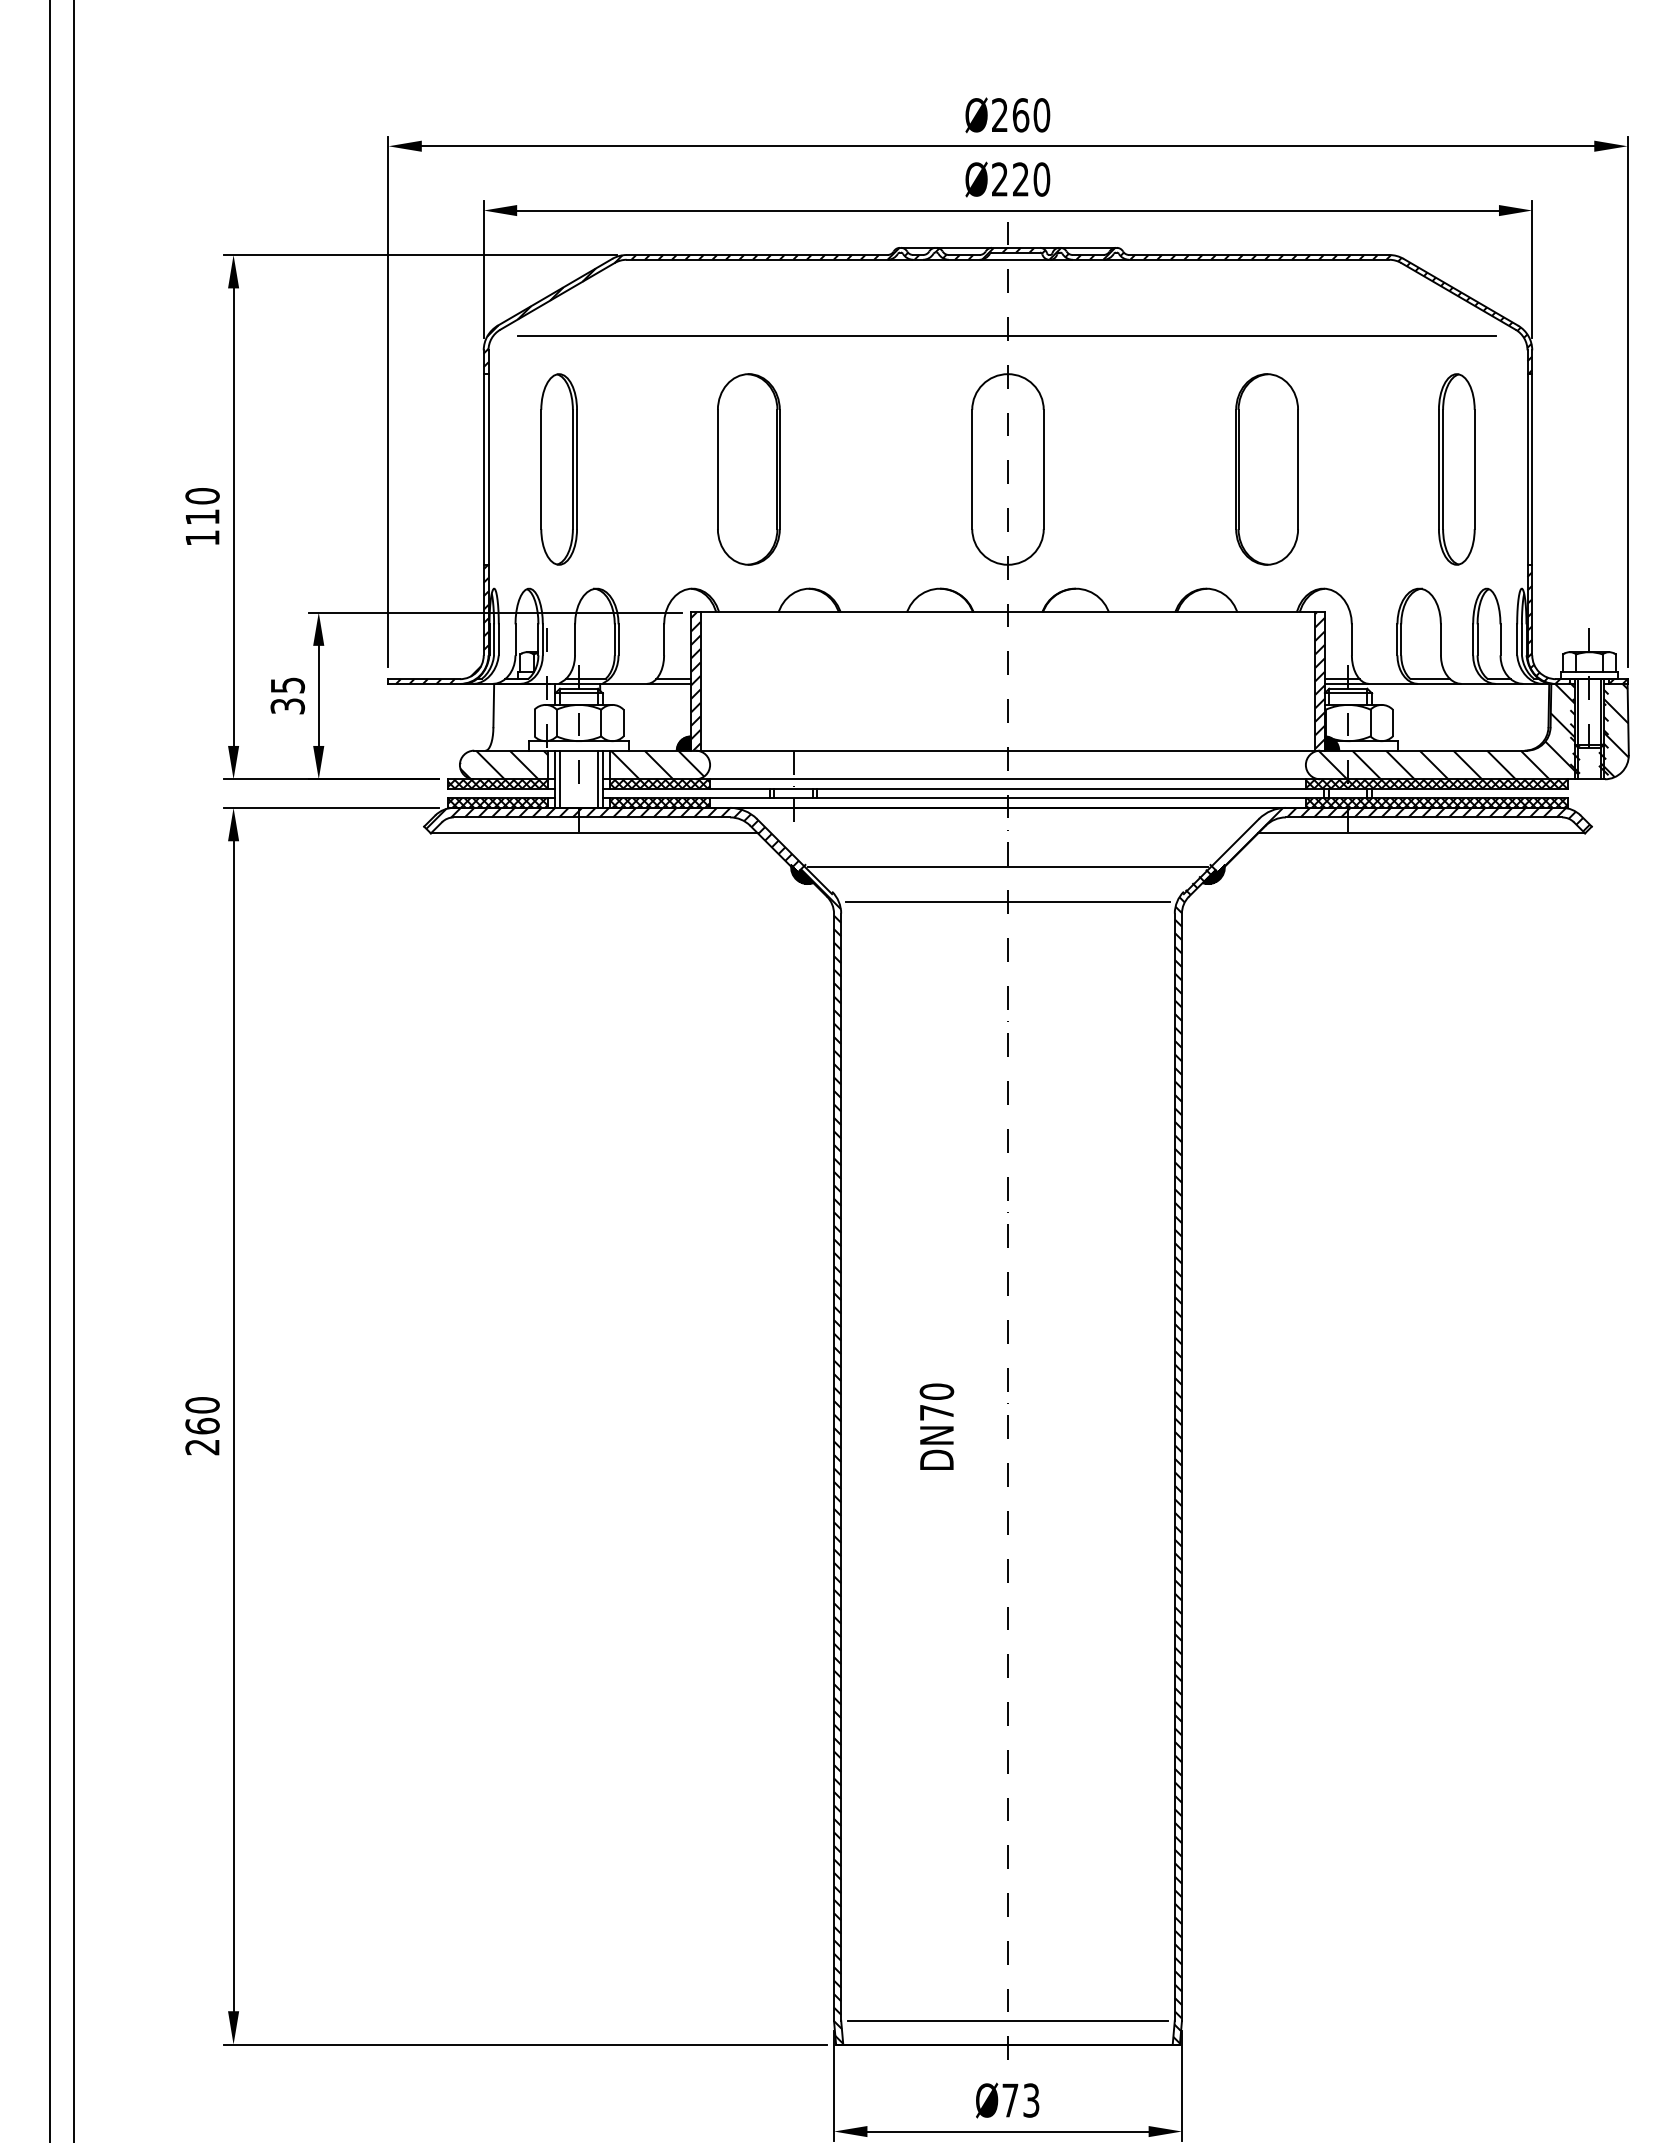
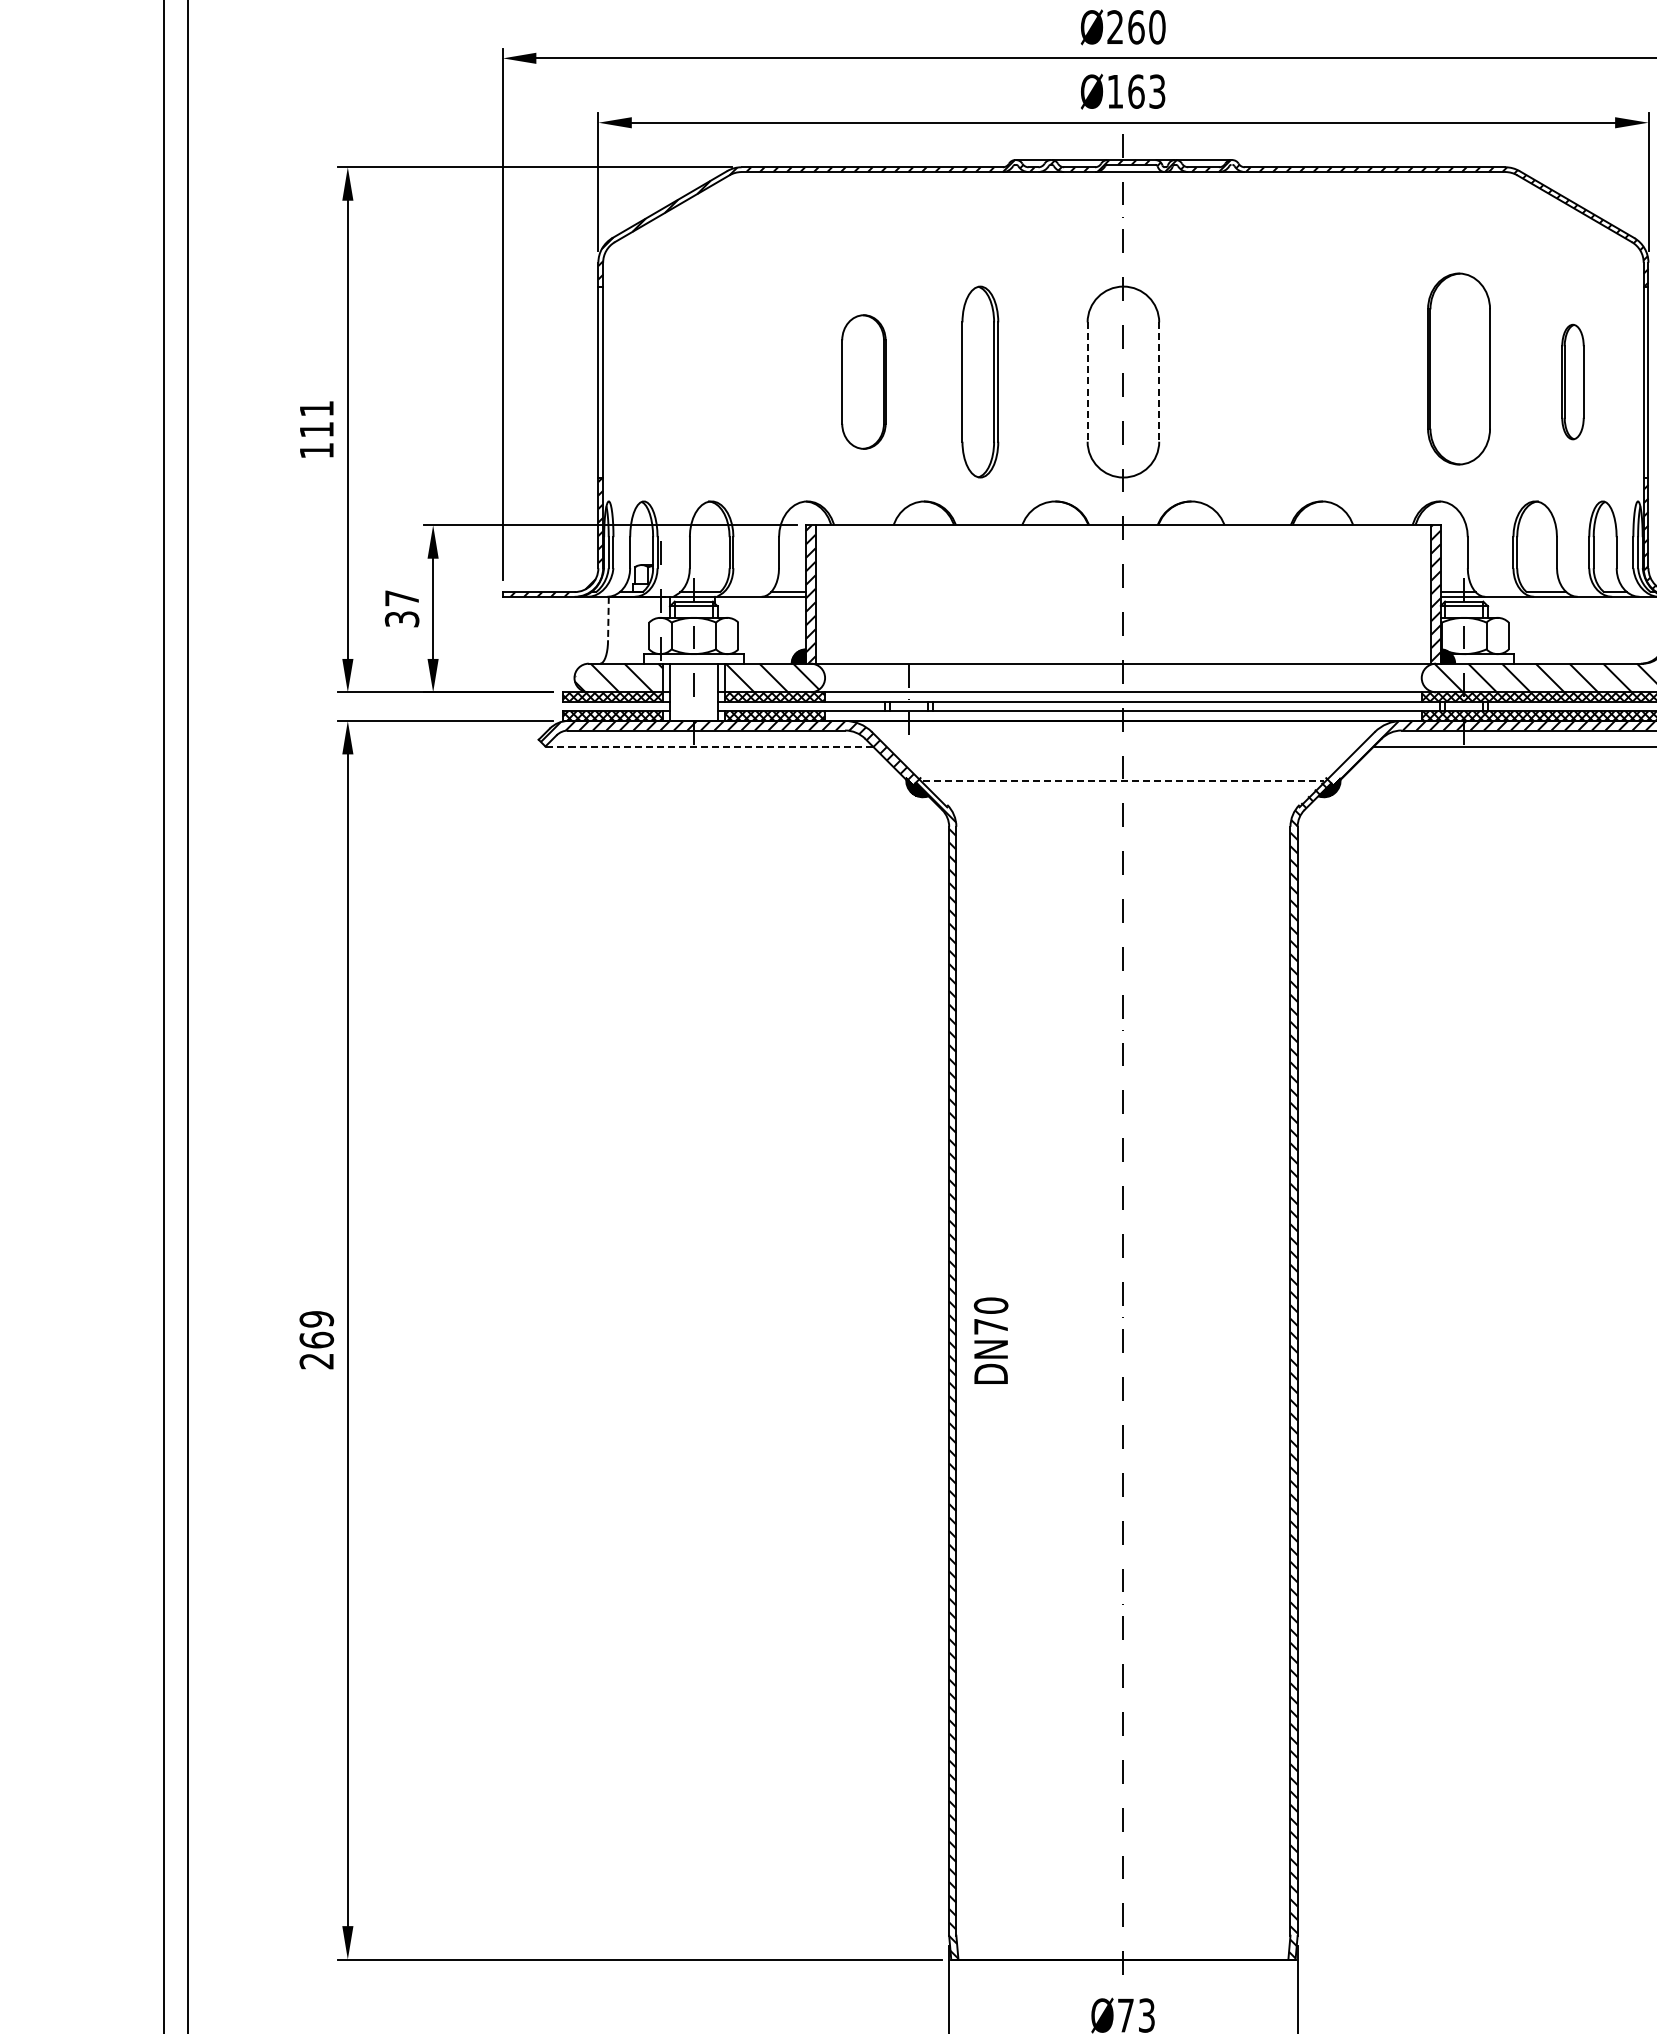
text: (1021, 179) -> (1136, 91), Ø220 -> Ø163
line: (1006, 336) -> (1121, 248), removed
part: (558, 469) -> (979, 382), moved
part: (748, 469) -> (863, 382), size x0.7
line: (972, 469) -> (1087, 382), solid -> dashed
line: (1043, 469) -> (1158, 382), solid -> dashed
part: (1266, 469) -> (1458, 369), moved
part: (1456, 469) -> (1572, 382), size x0.6
text: (202, 496) -> (316, 409), 110 -> 111
text: (288, 685) -> (402, 598), 35 -> 37
line: (493, 705) -> (608, 618), solid -> dashed
line: (559, 778) -> (674, 691), removed
line: (598, 778) -> (713, 691), removed
line: (594, 833) -> (709, 746), solid -> dashed
line: (1008, 867) -> (1123, 780), solid -> dashed
line: (1007, 901) -> (1122, 814), removed
text: (202, 1405) -> (316, 1319), 260 -> 269
text: (936, 1426) -> (990, 1340), moved
line: (1007, 2020) -> (1122, 1935), removed

